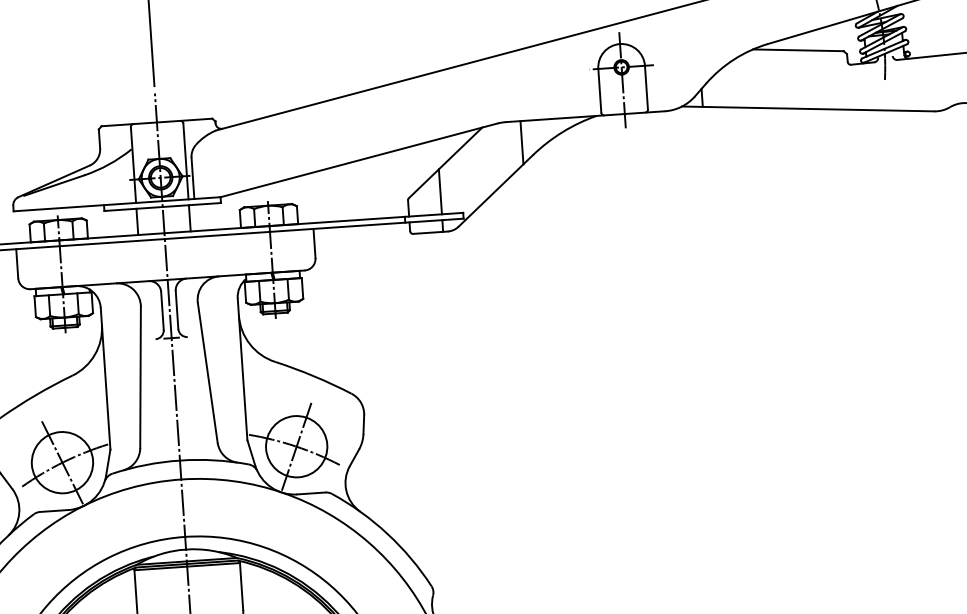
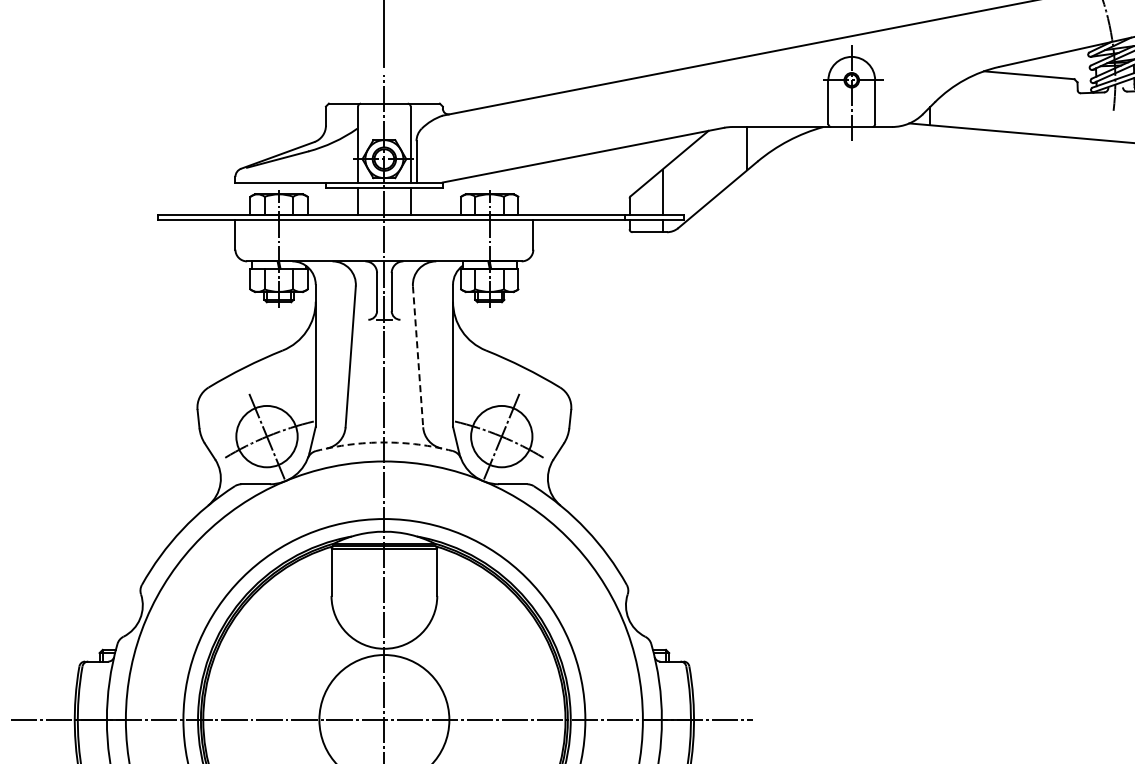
line: (208, 372) -> (418, 356), solid -> dashed
arc: (180, 460) -> (384, 442), solid -> dashed

